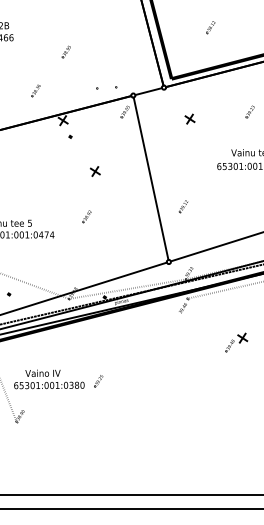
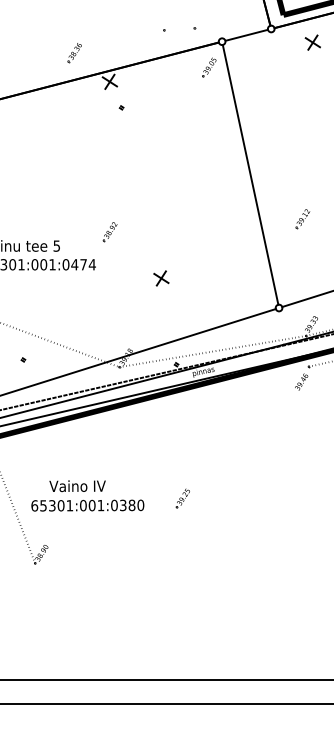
part: (35, 90) -> (73, 52), moved
part: (189, 118) -> (312, 41), moved
part: (95, 171) -> (161, 278), moved
part: (86, 216) -> (108, 232), moved
part: (98, 381) -> (182, 499), moved

